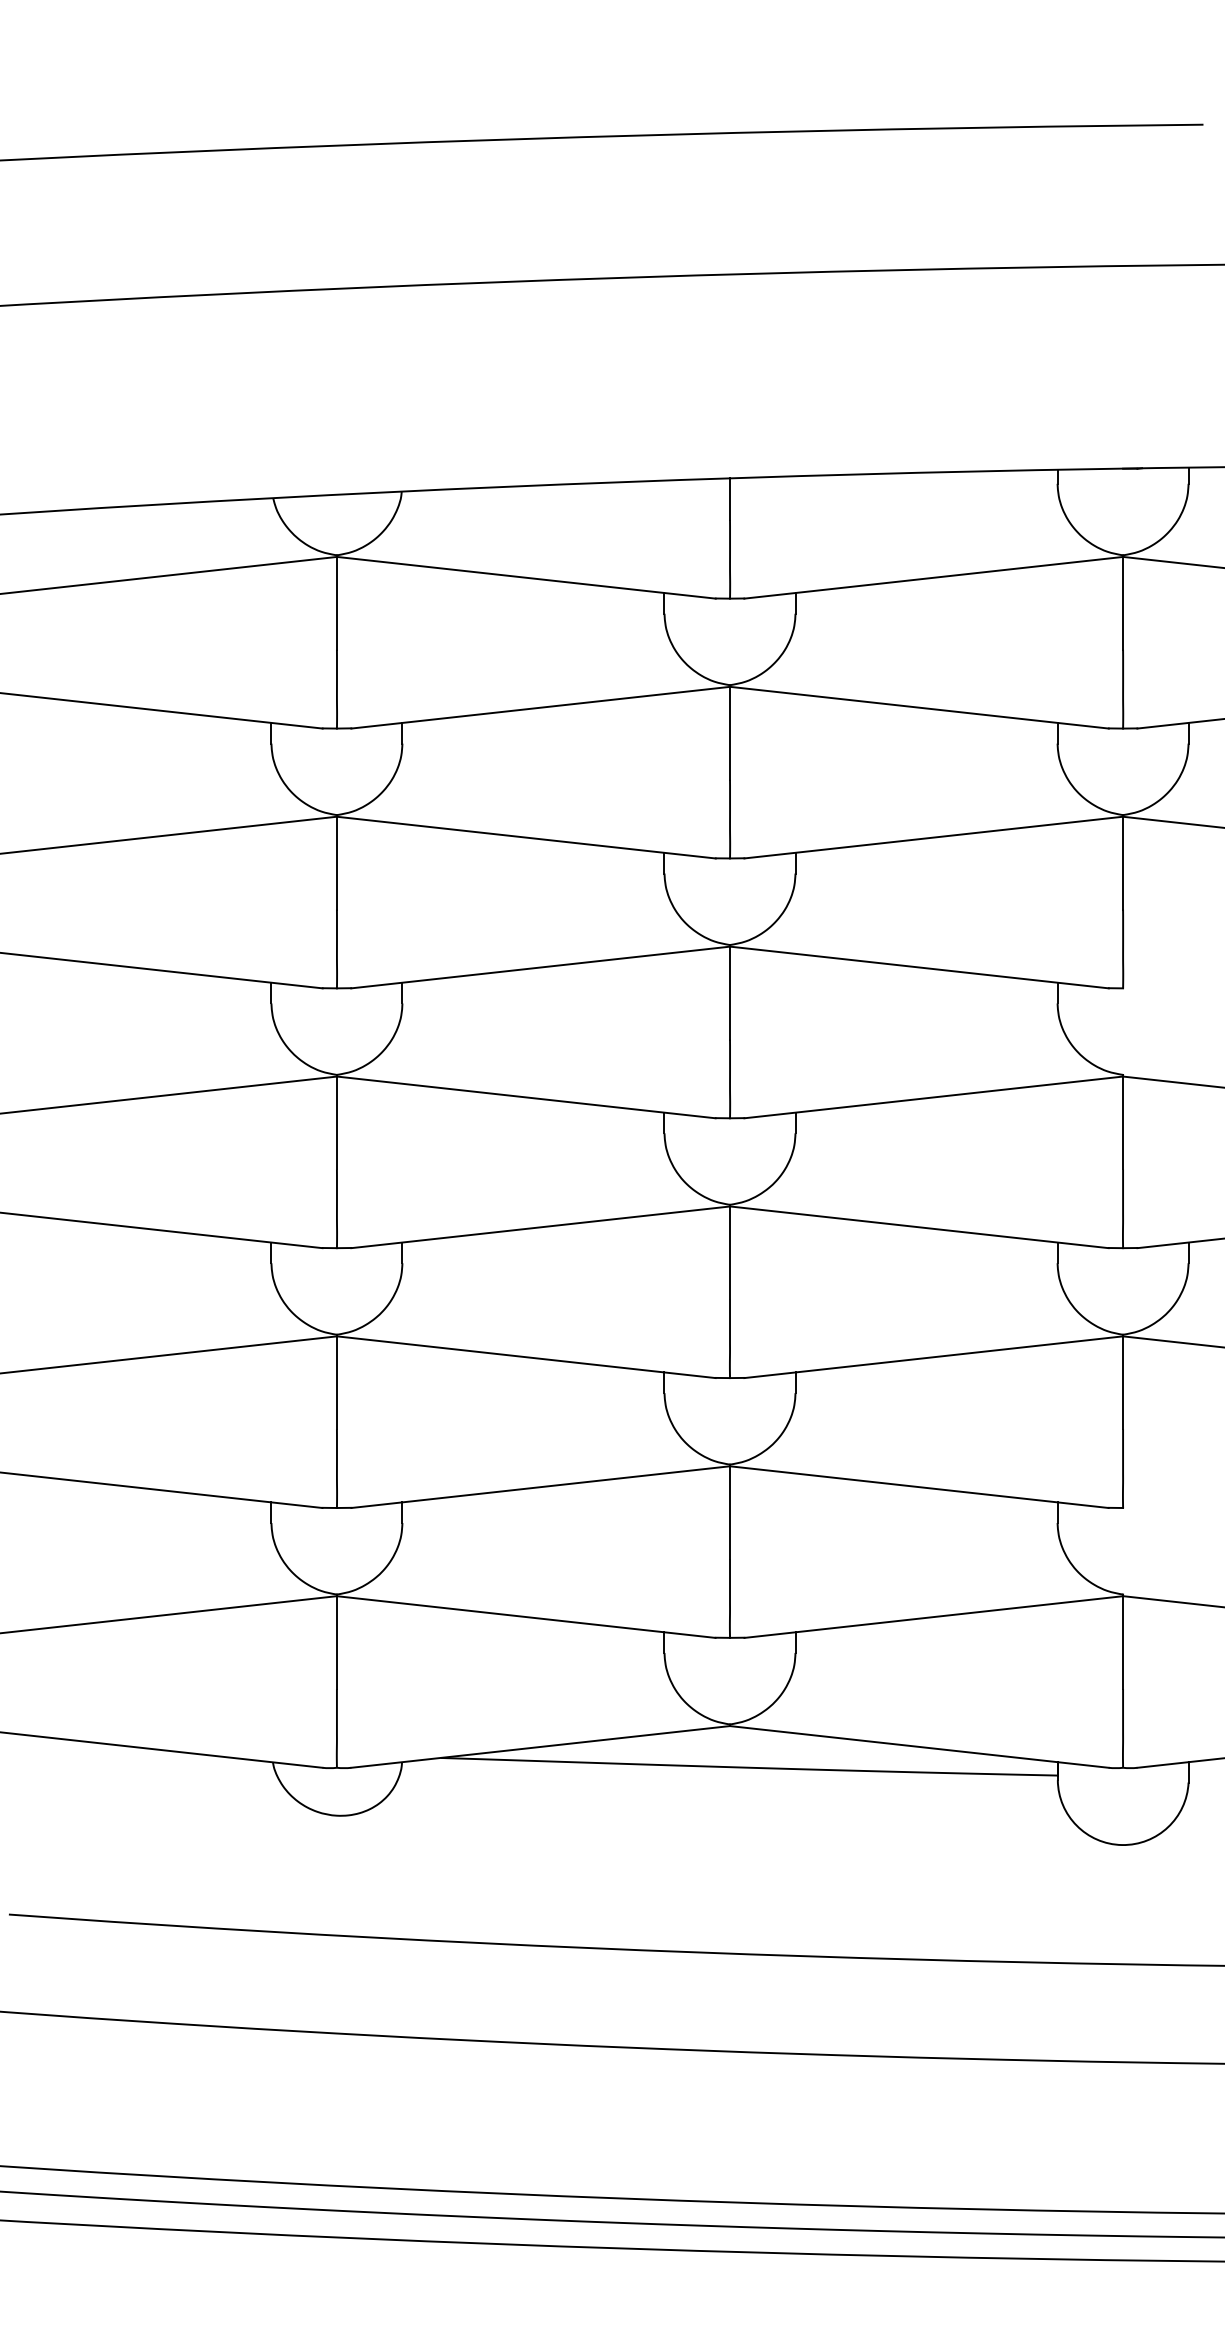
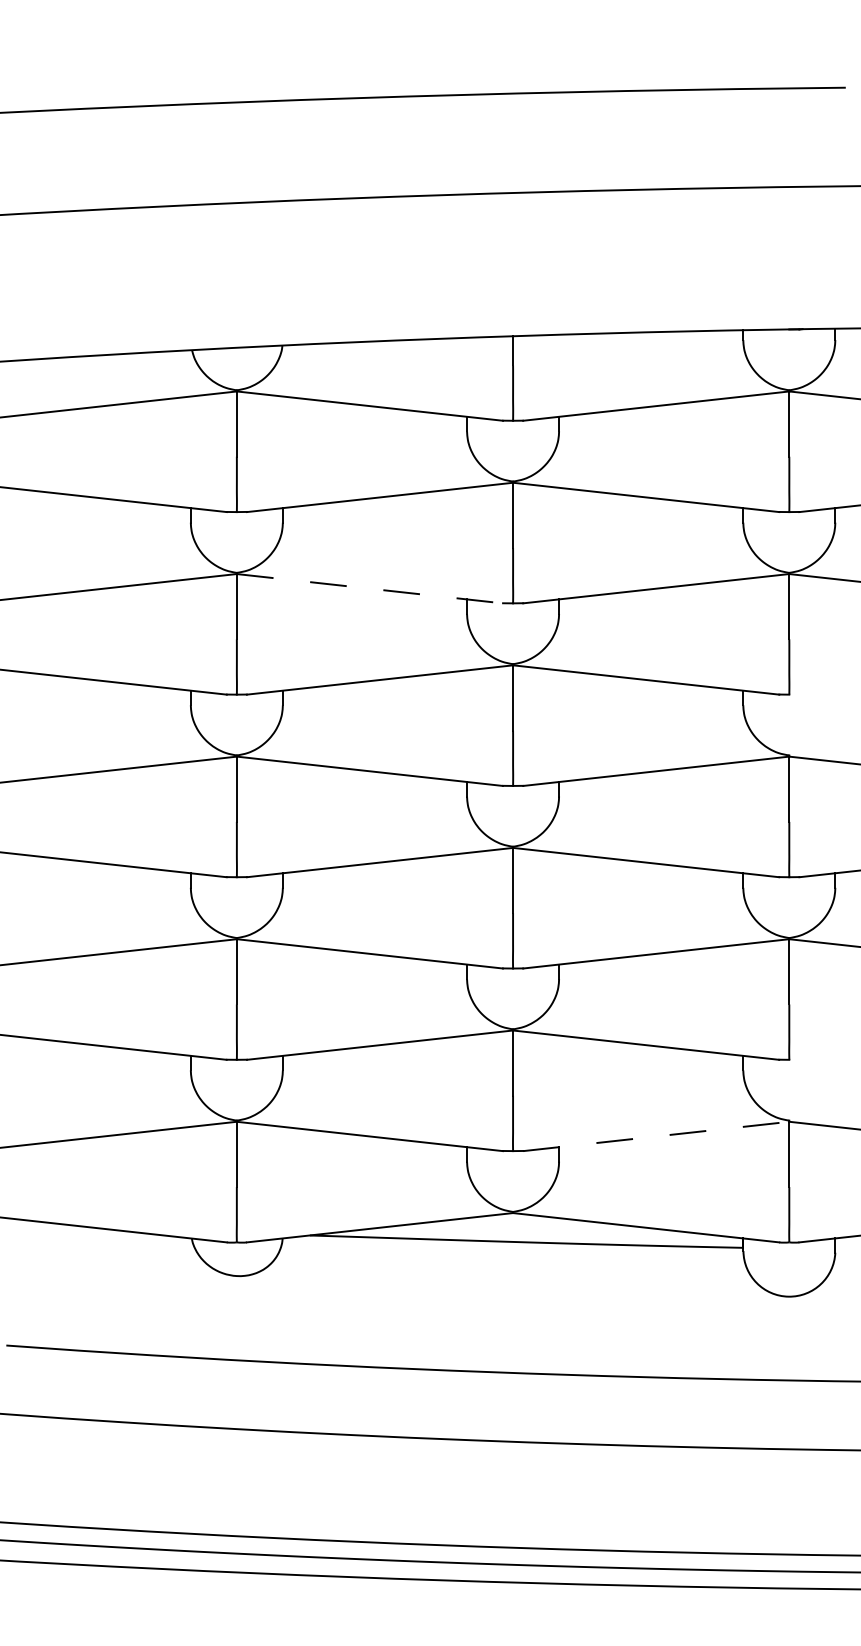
line: (525, 837) -> (369, 588), solid -> dashed
line: (934, 1617) -> (656, 1136), solid -> dashed

